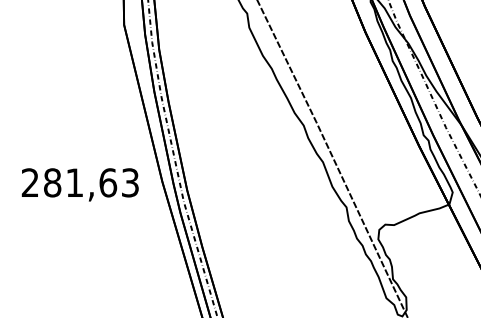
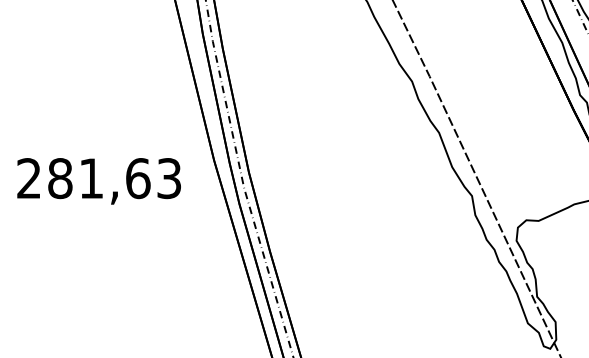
text: (79, 184) -> (98, 180), moved

